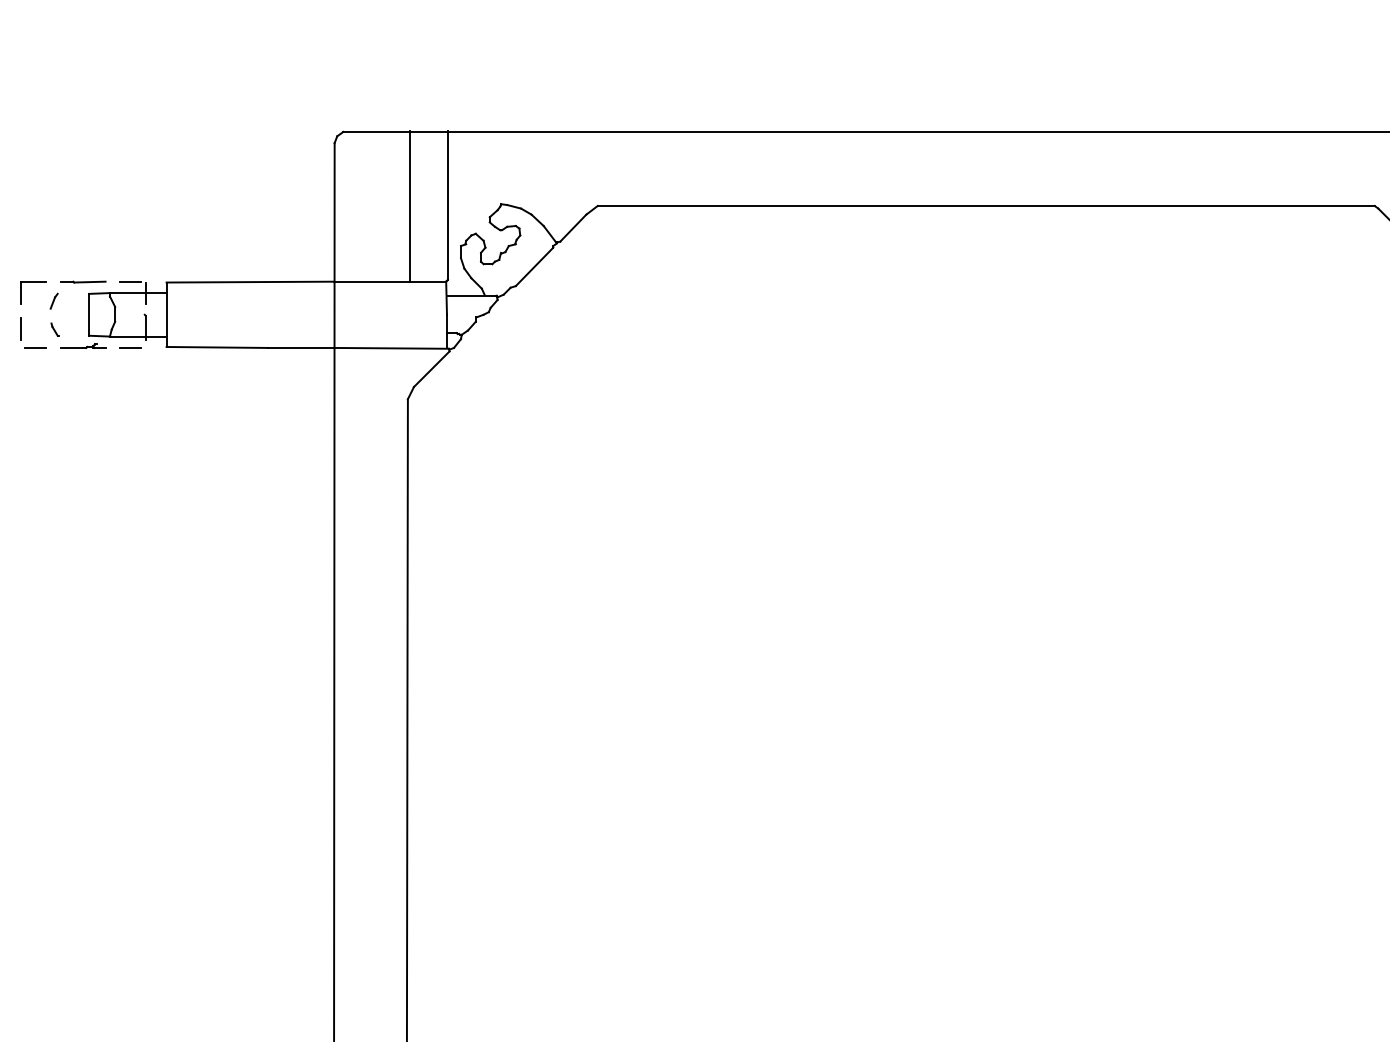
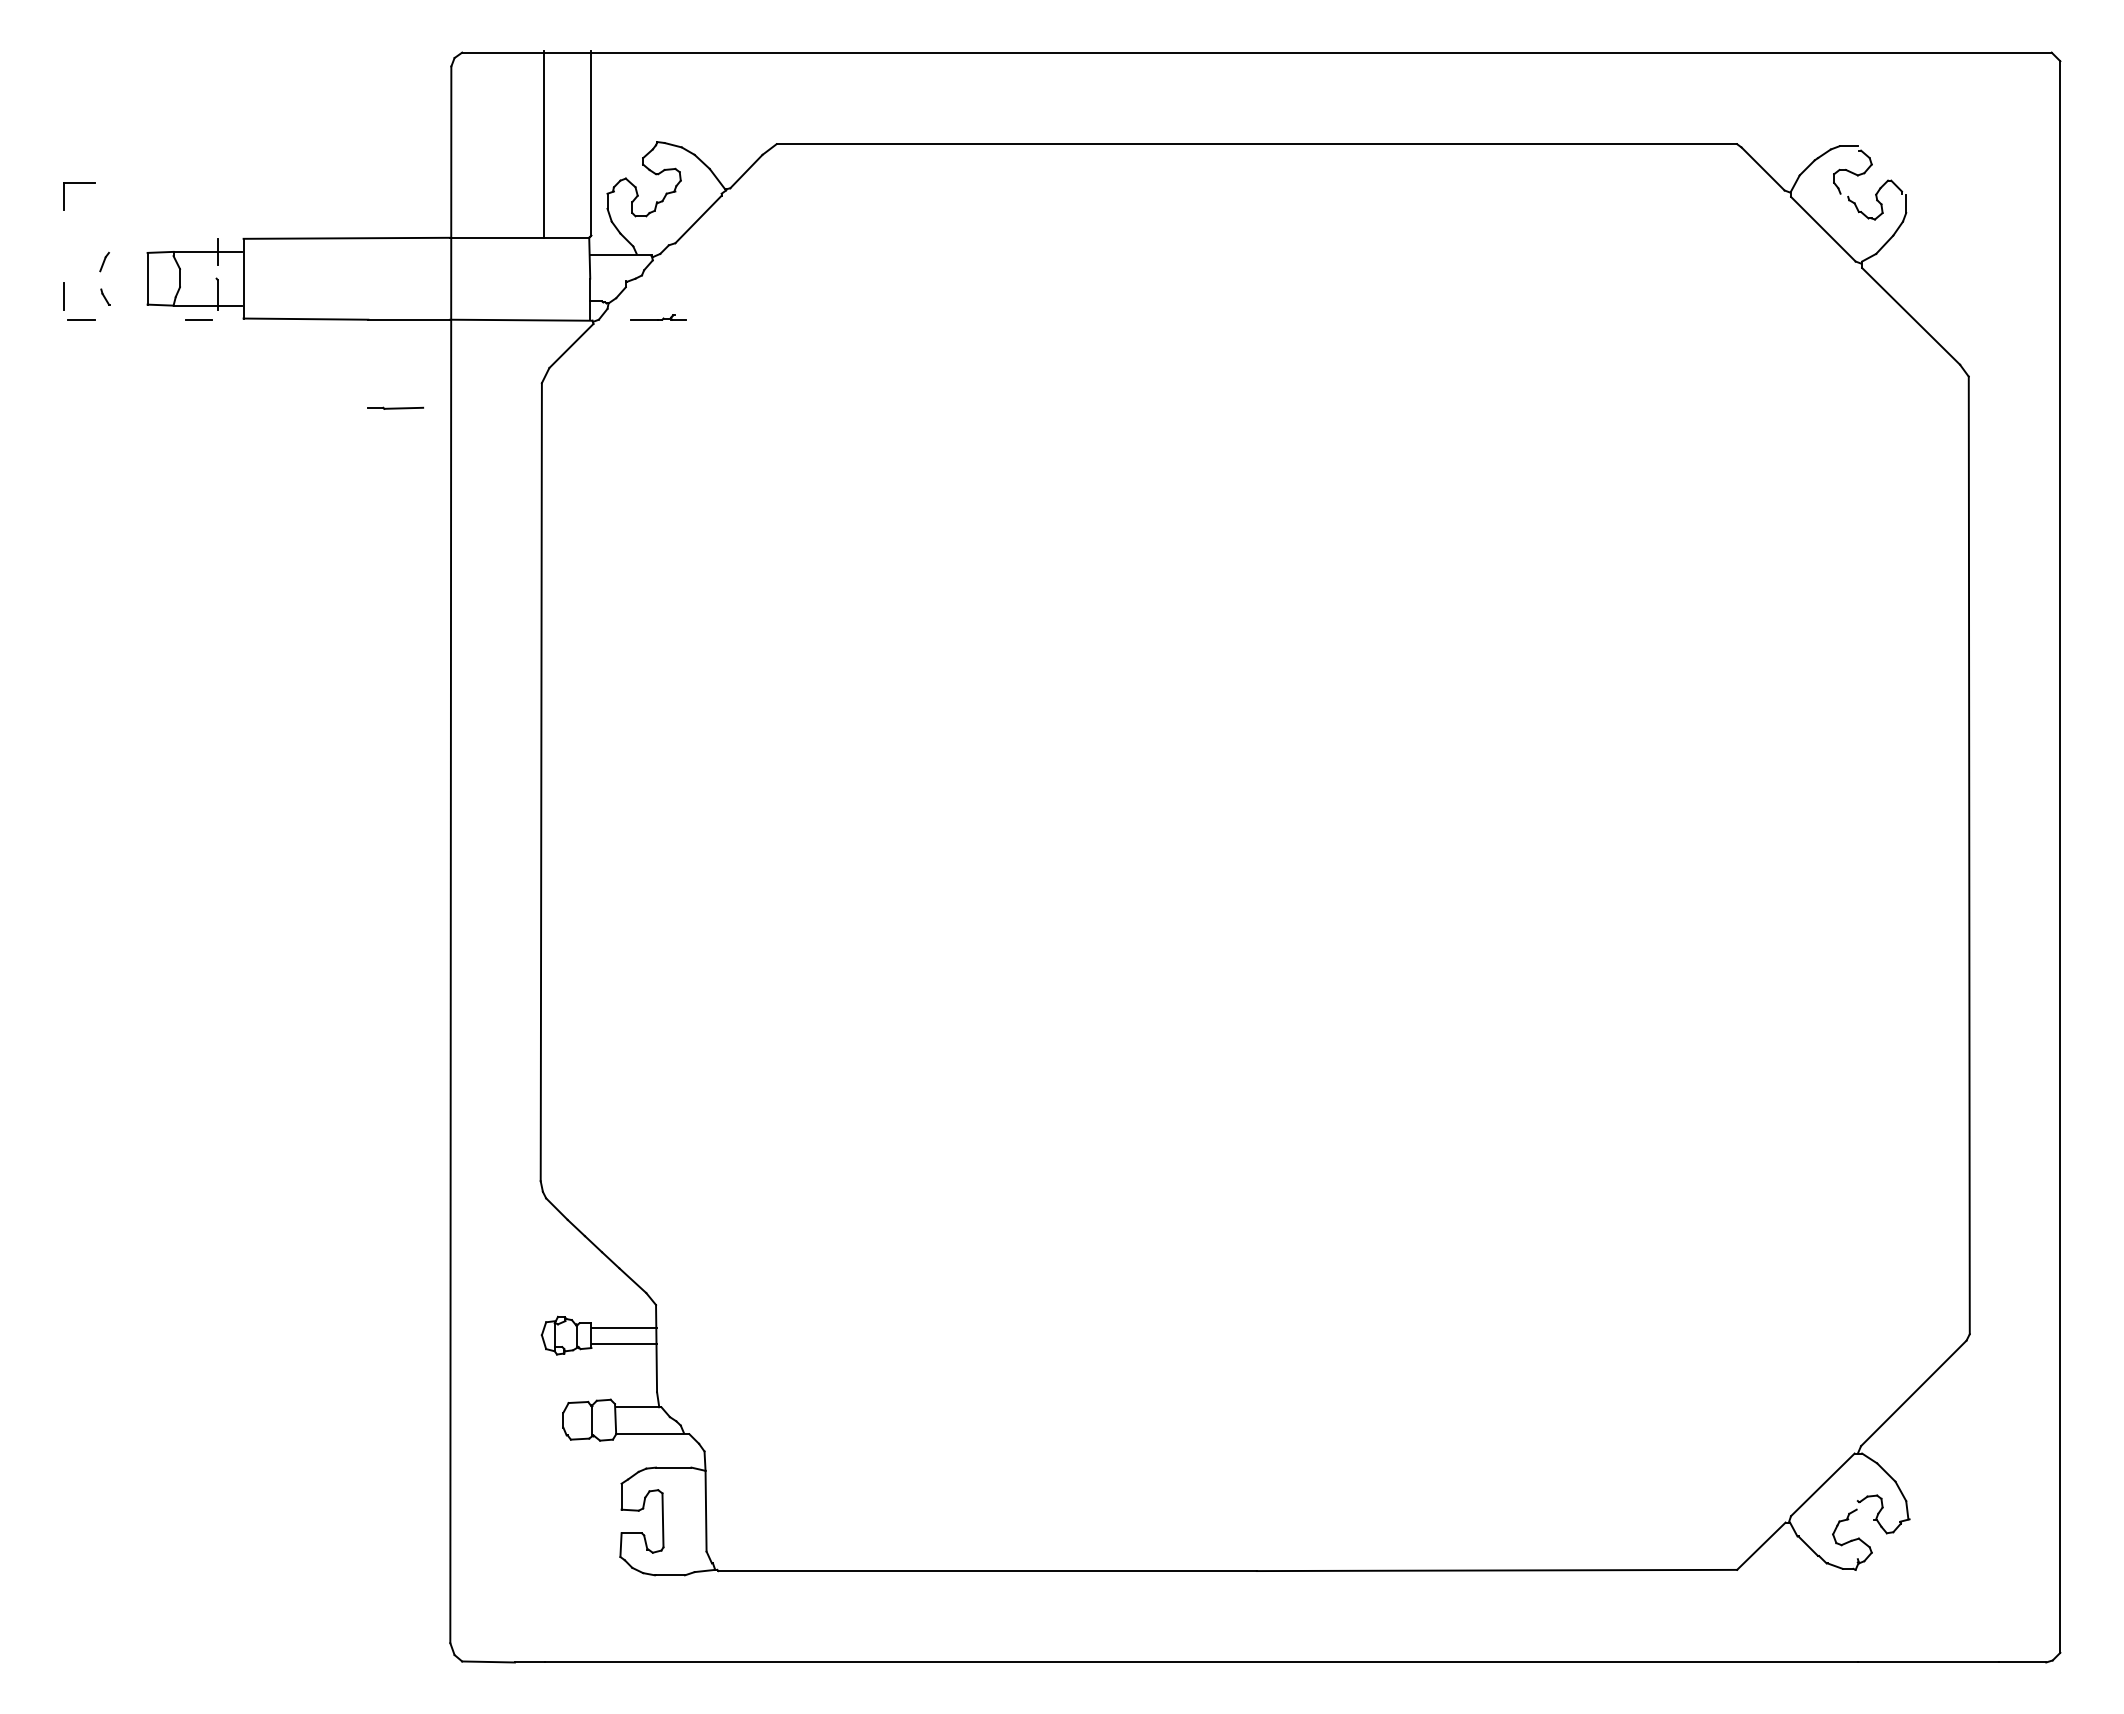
line: (83, 281) -> (395, 407), moved
line: (130, 281) -> (199, 237), removed
part: (33, 282) -> (79, 183), moved
part: (83, 346) -> (658, 317), moved

